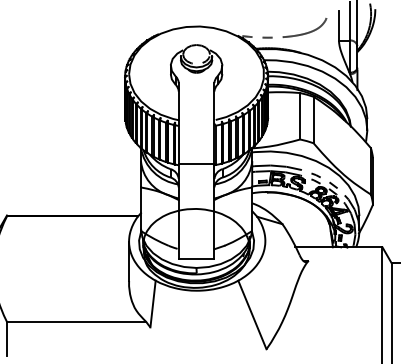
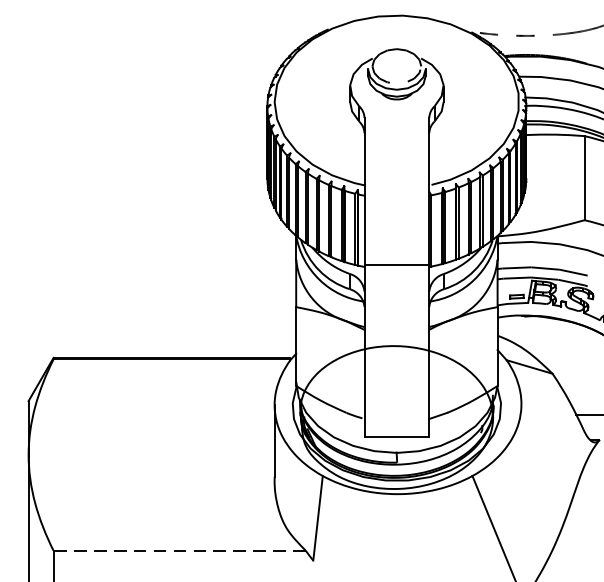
line: (76, 321) -> (179, 549), solid -> dashed

